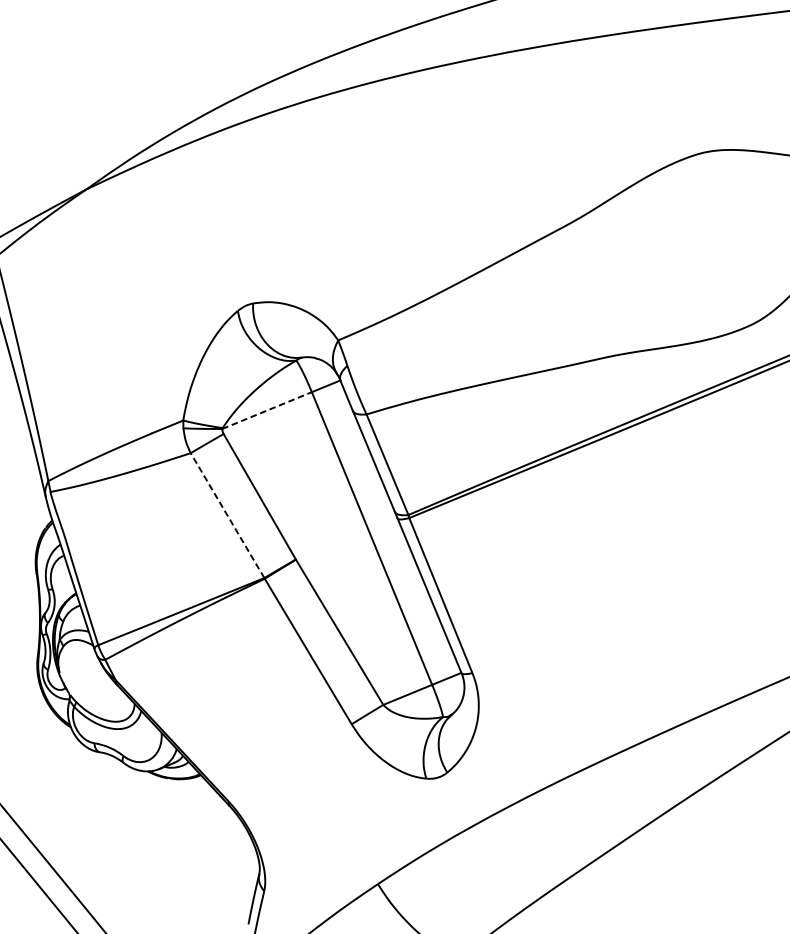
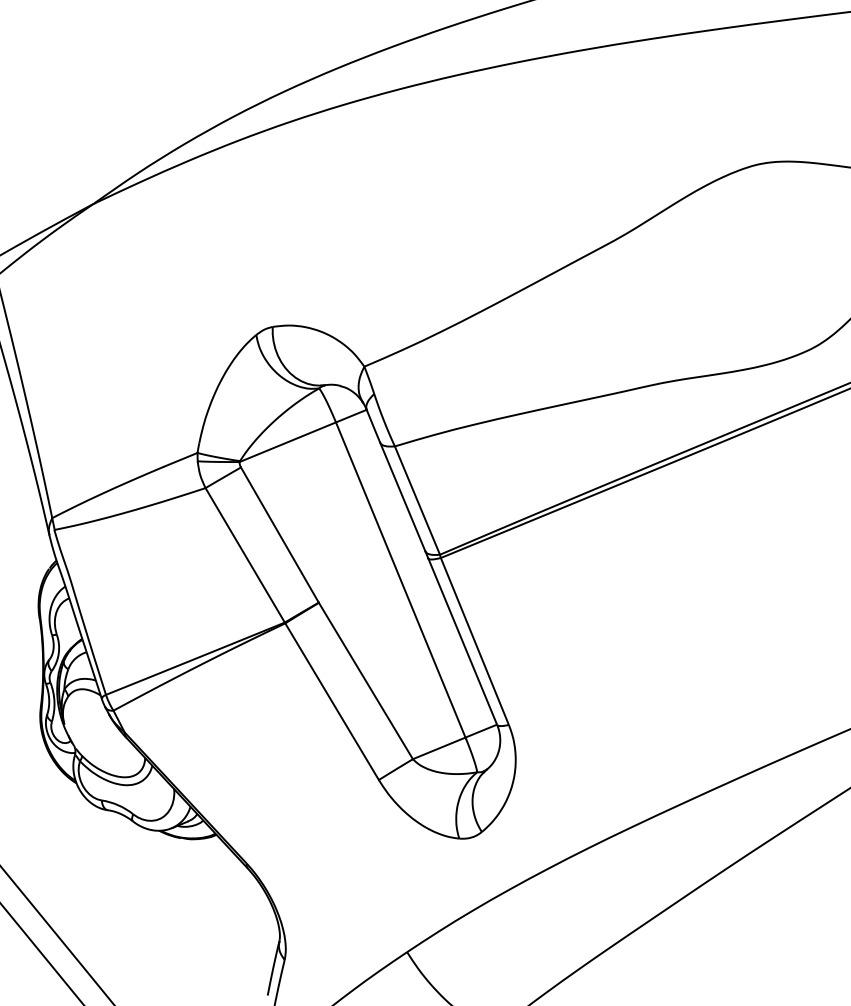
line: (267, 410) -> (288, 442), dashed -> solid
line: (226, 514) -> (244, 554), dashed -> solid

